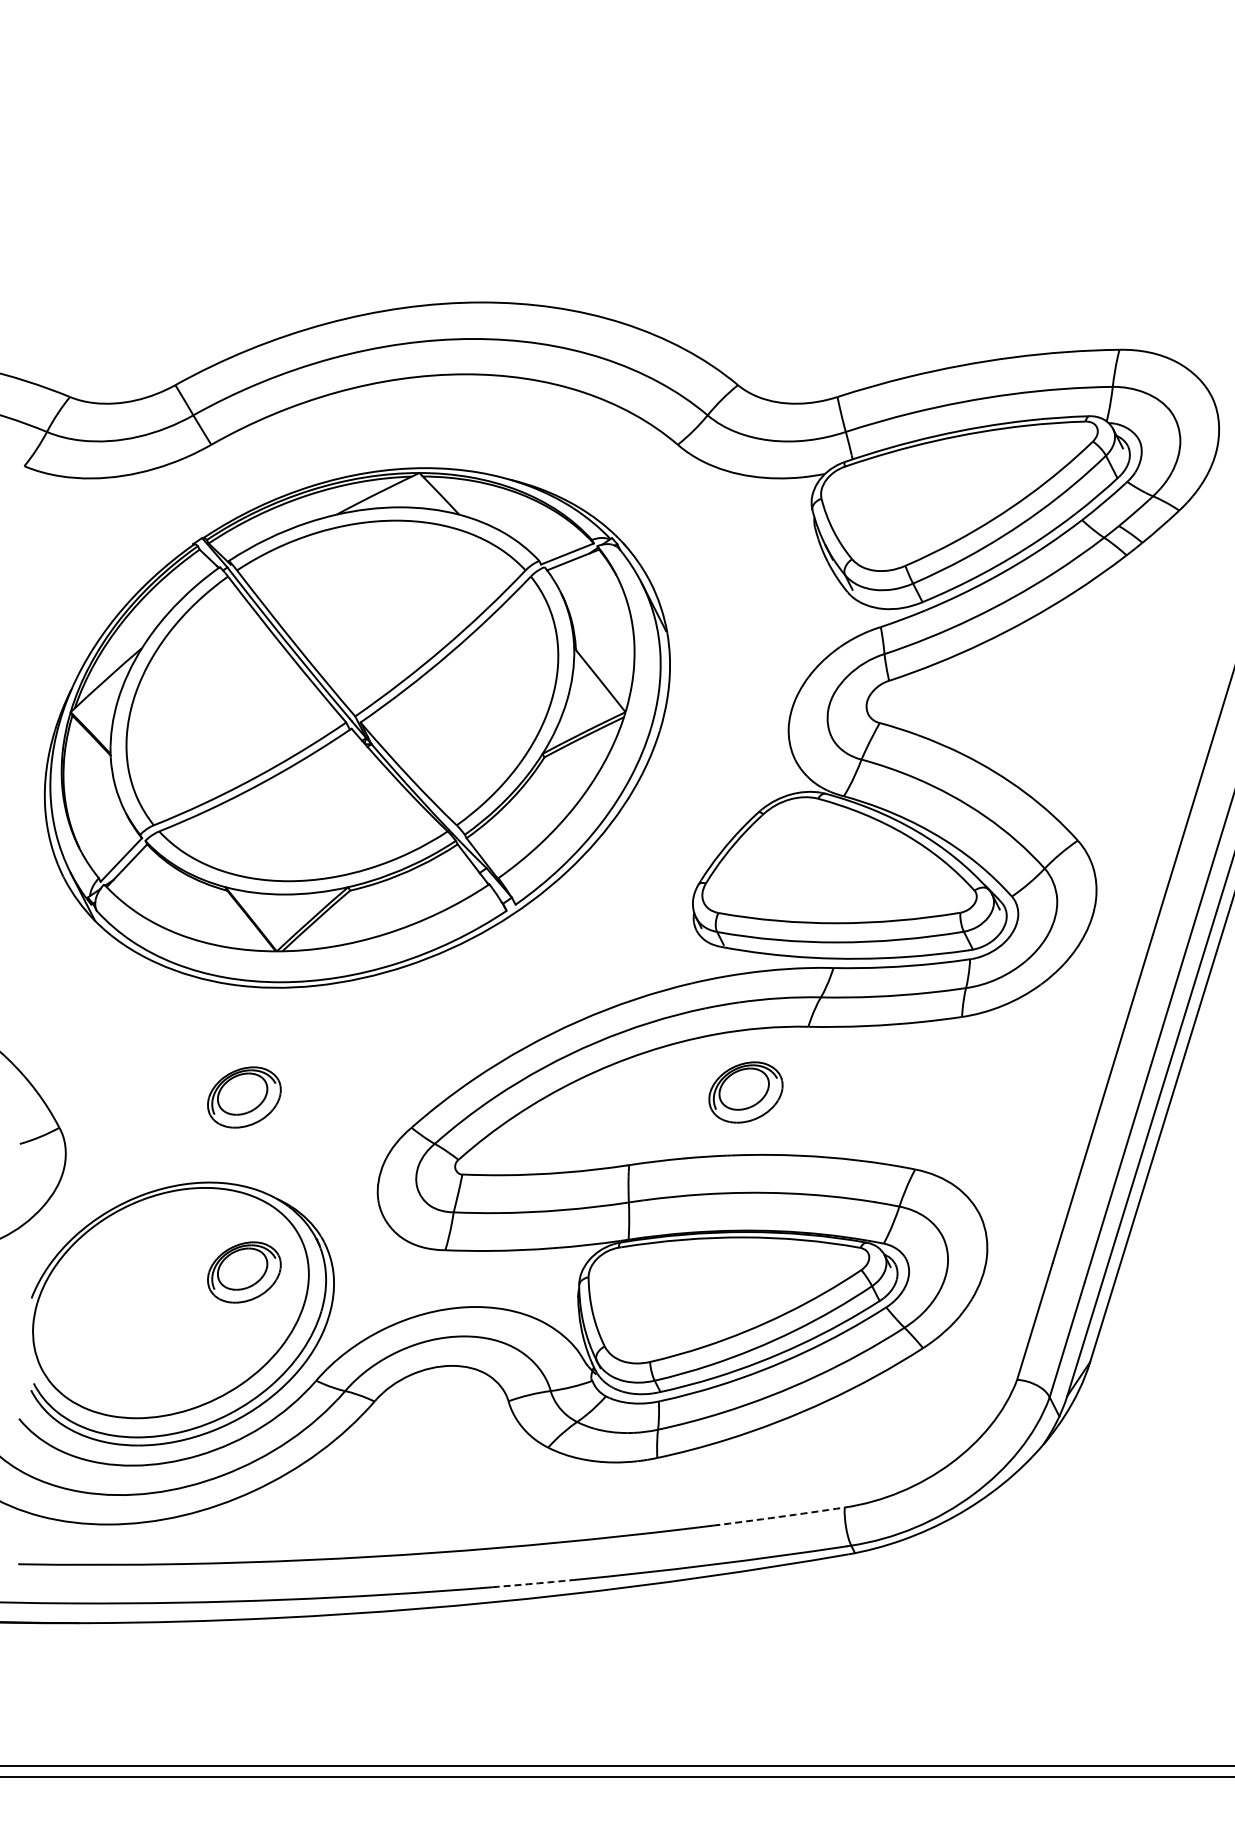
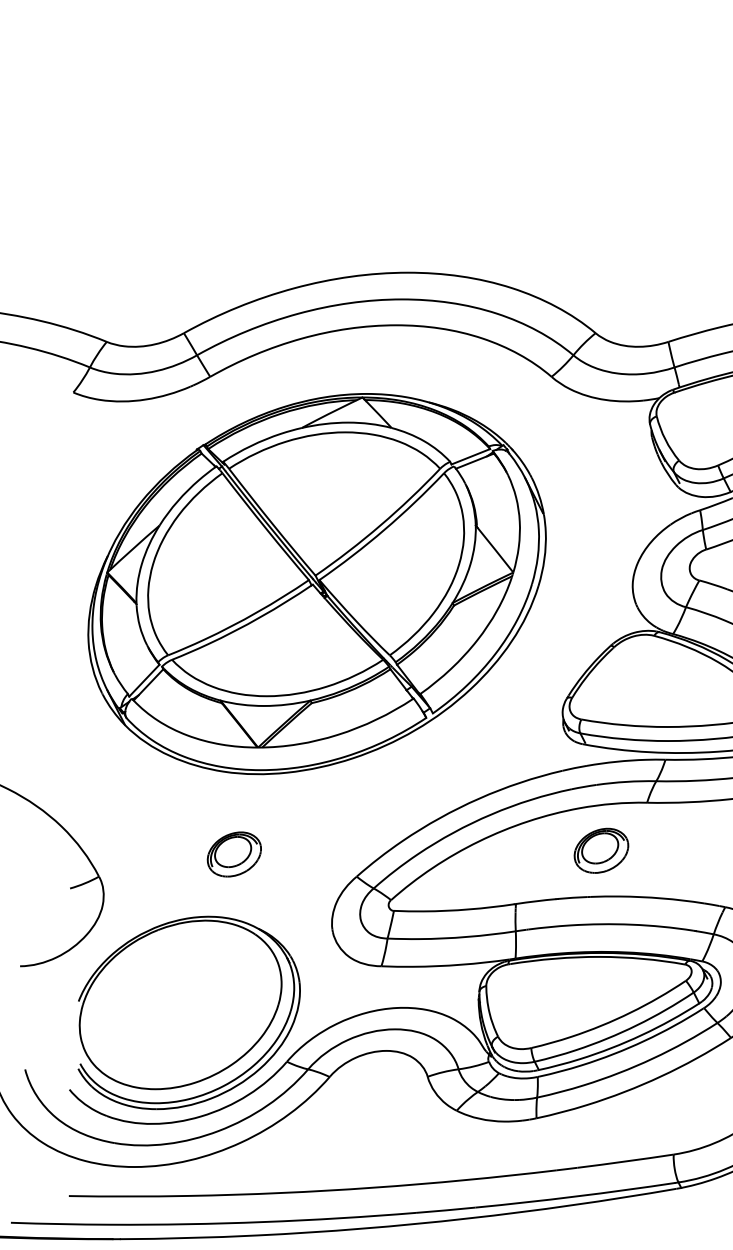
part: (244, 1272) -> (234, 982), removed
arc: (779, 1516) -> (626, 1161), dashed -> solid
arc: (533, 1583) -> (445, 1210), dashed -> solid

